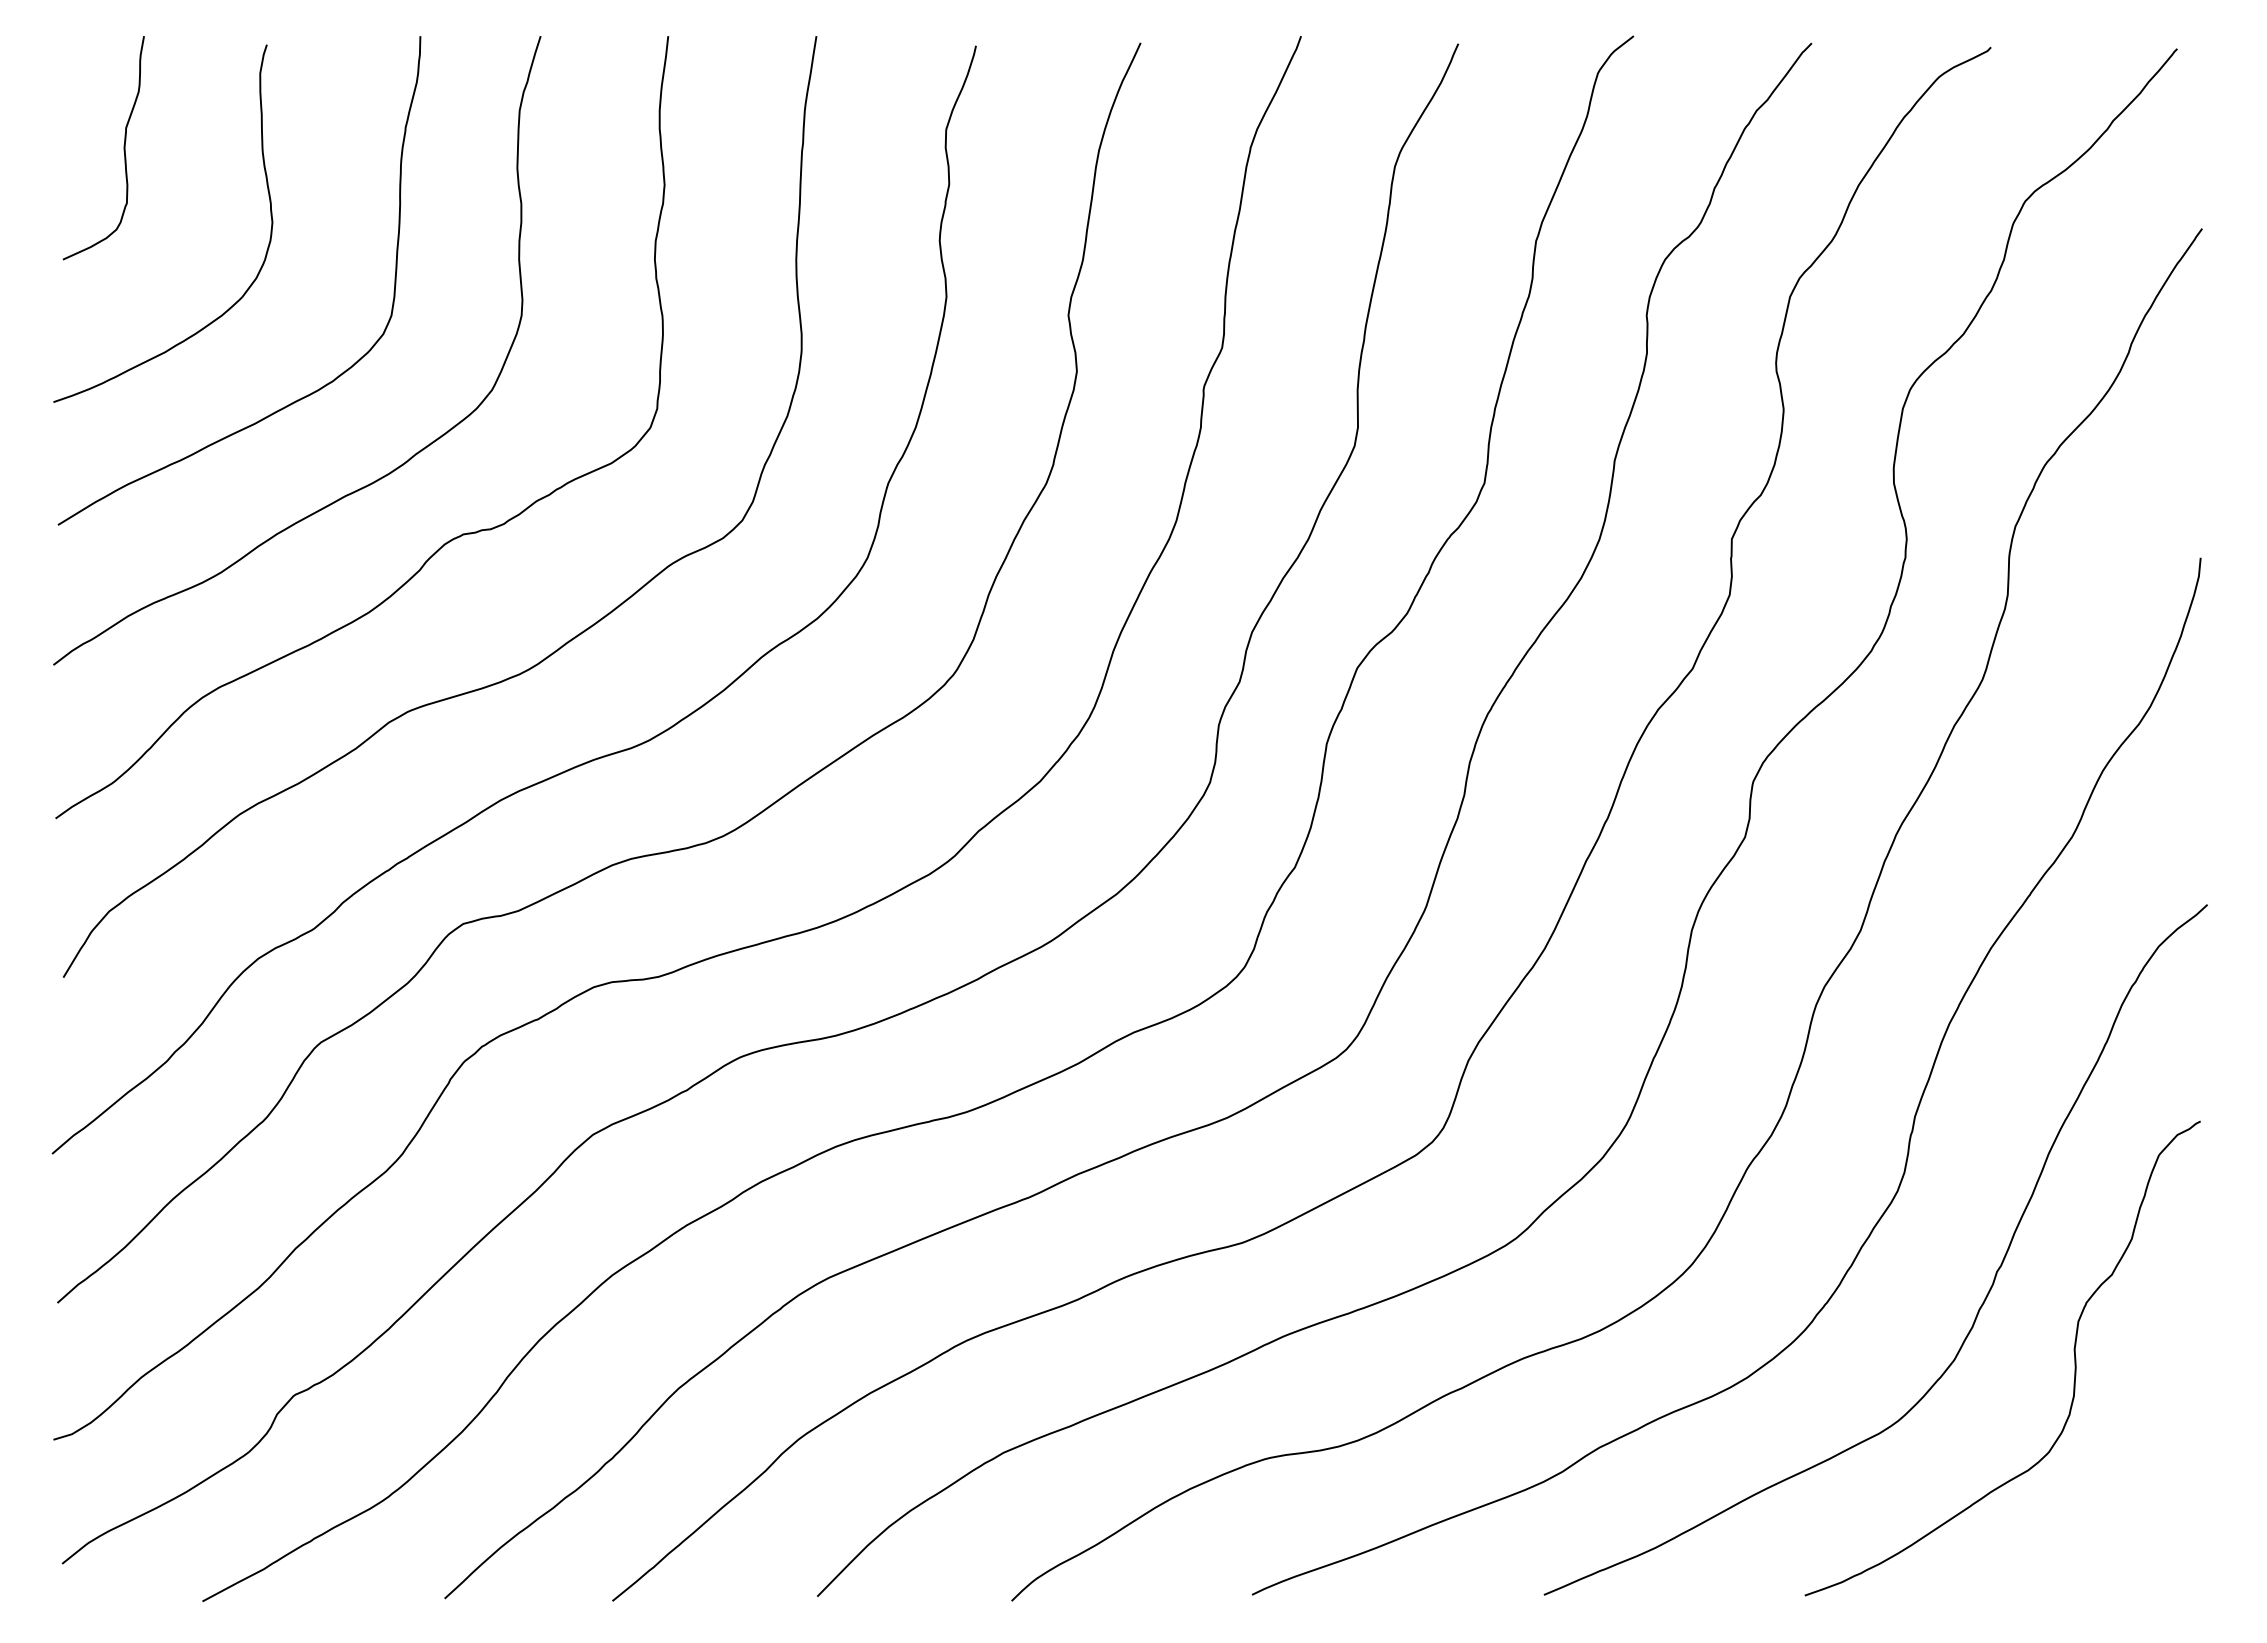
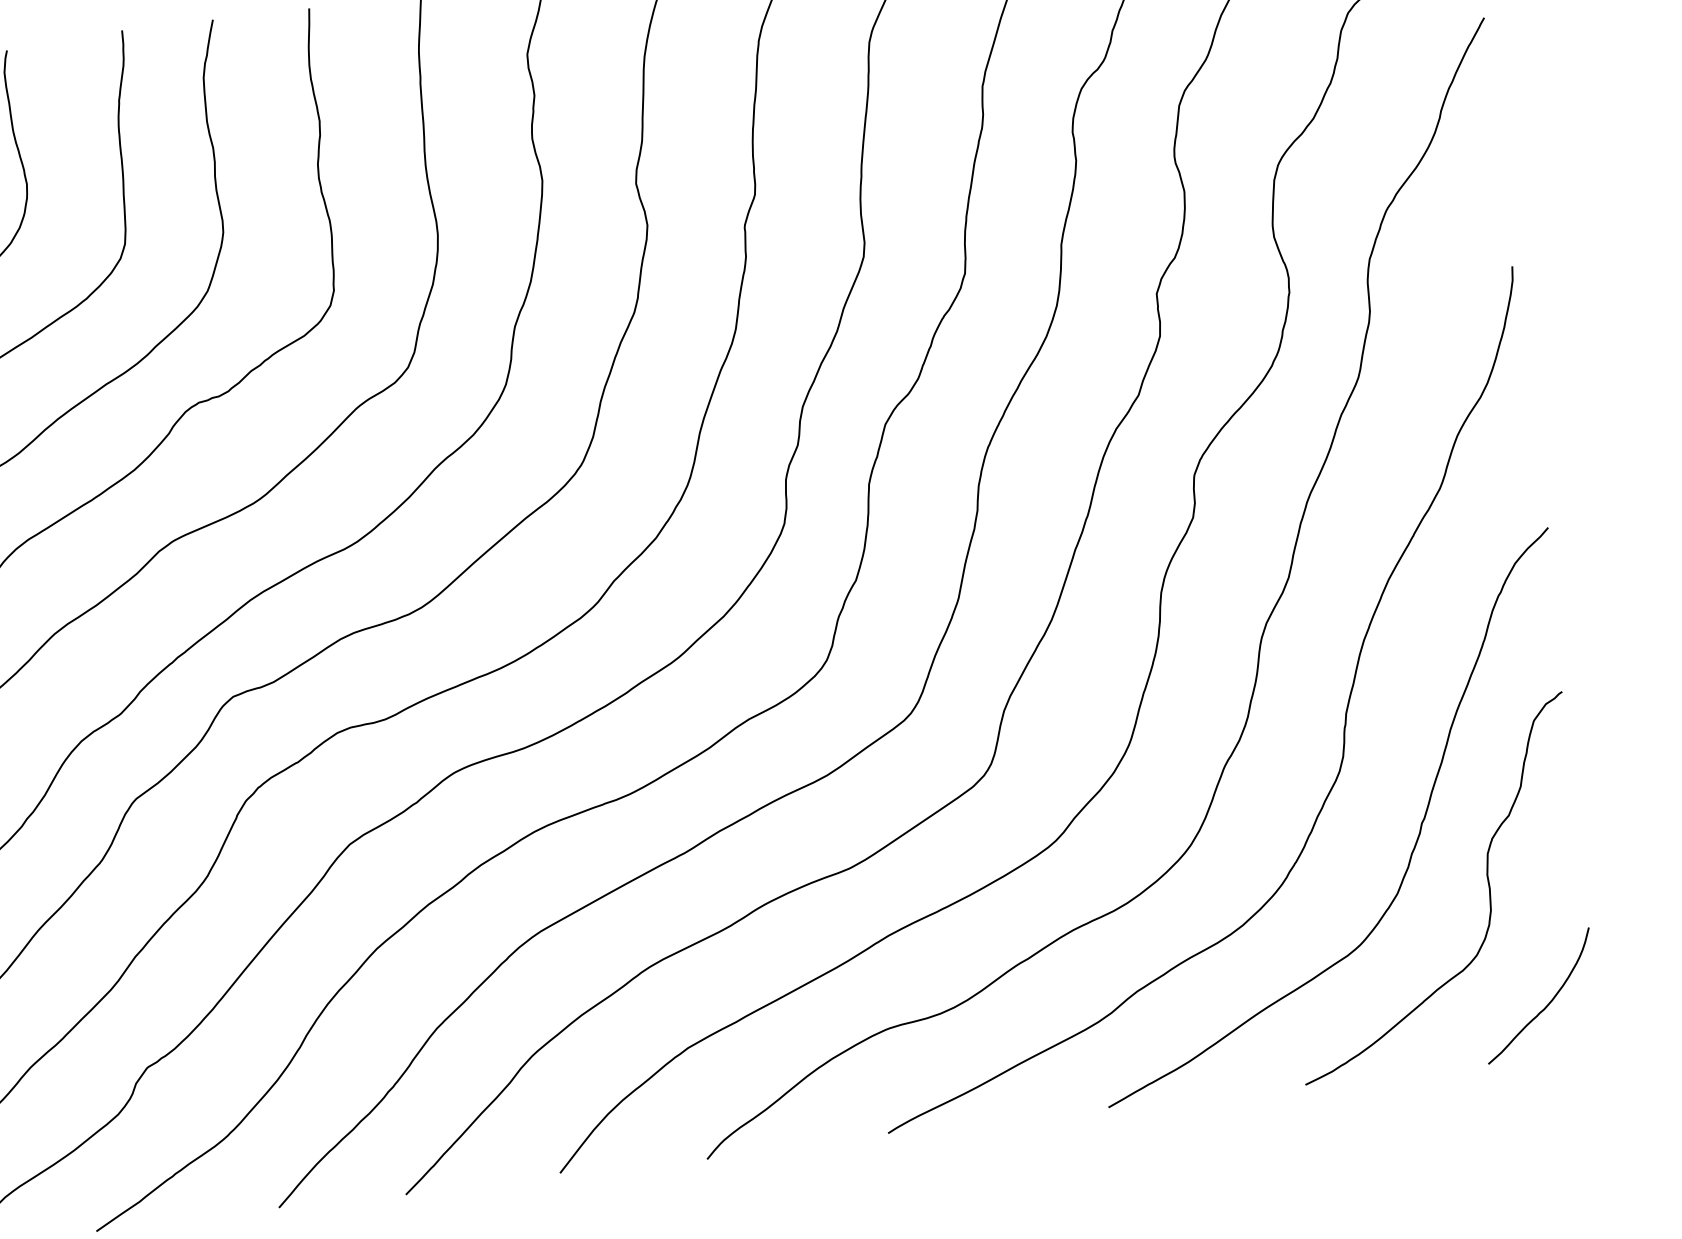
curve: (2134, 1526) -> (1548, 1003), added

